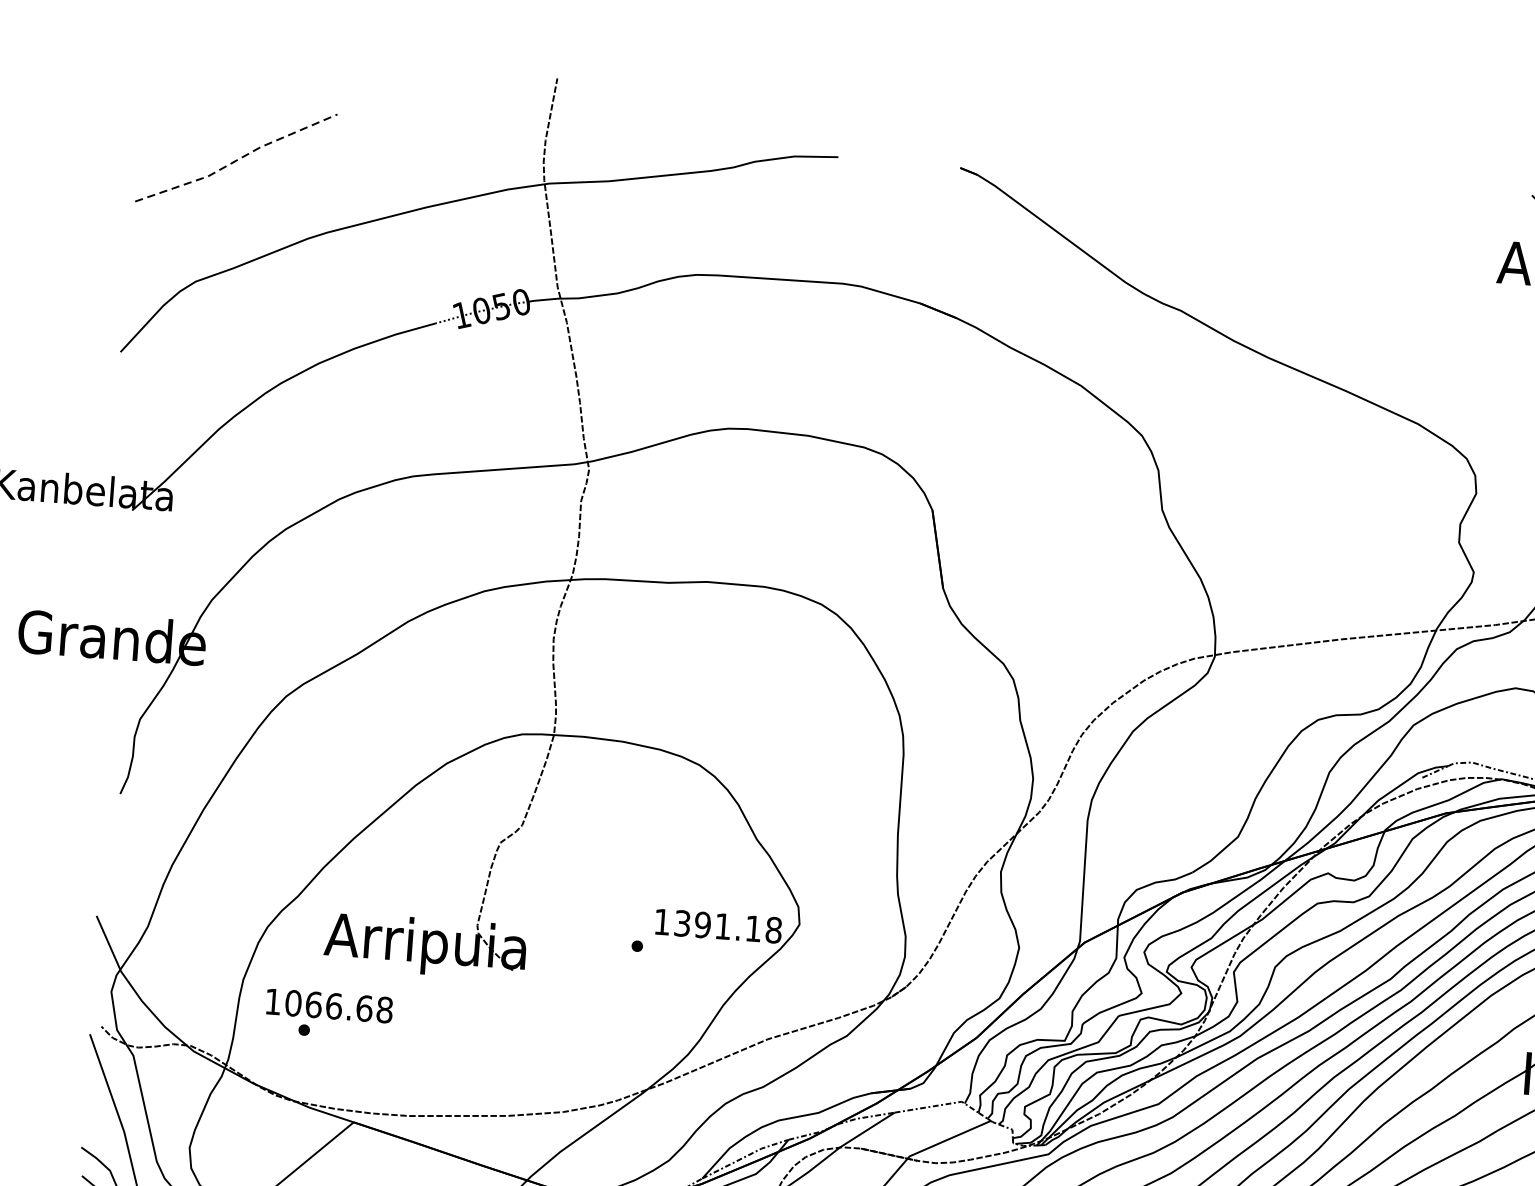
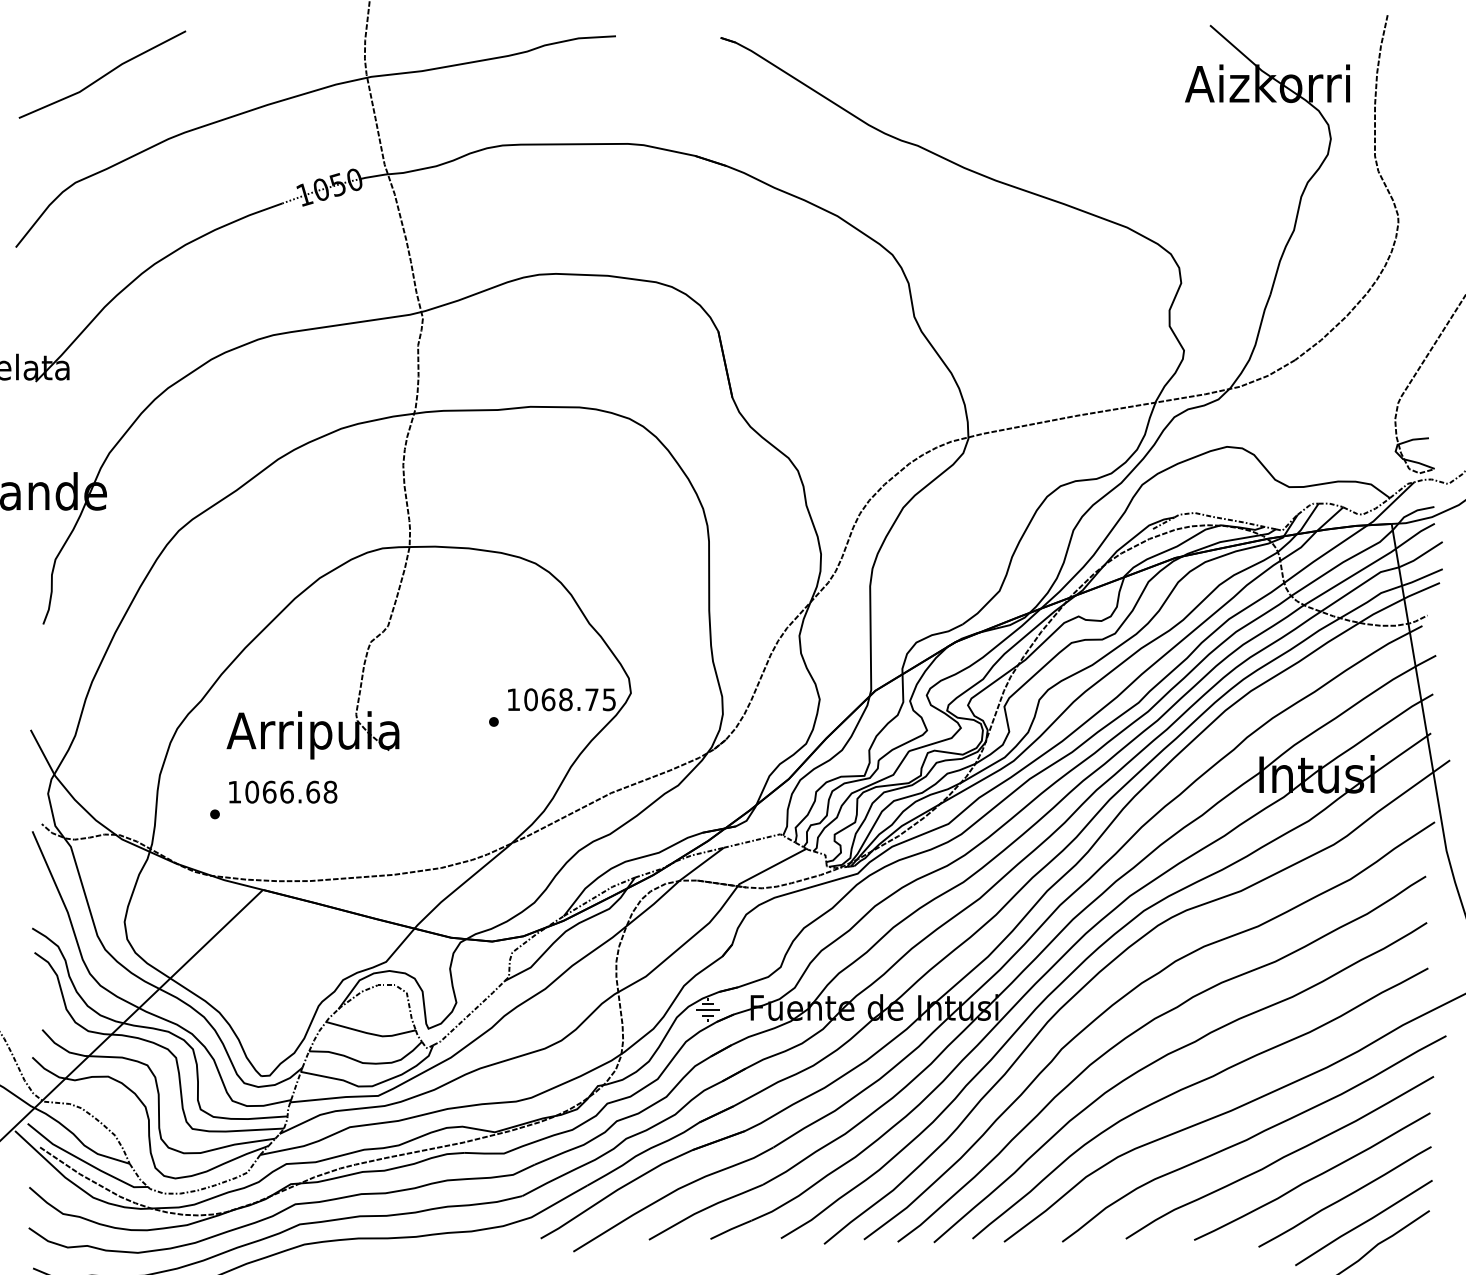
line: (237, 160) -> (103, 76), dashed -> solid
text: (728, 926) -> (570, 699), 1391.18 -> 1068.75
text: (330, 1005) -> (283, 791), moved

